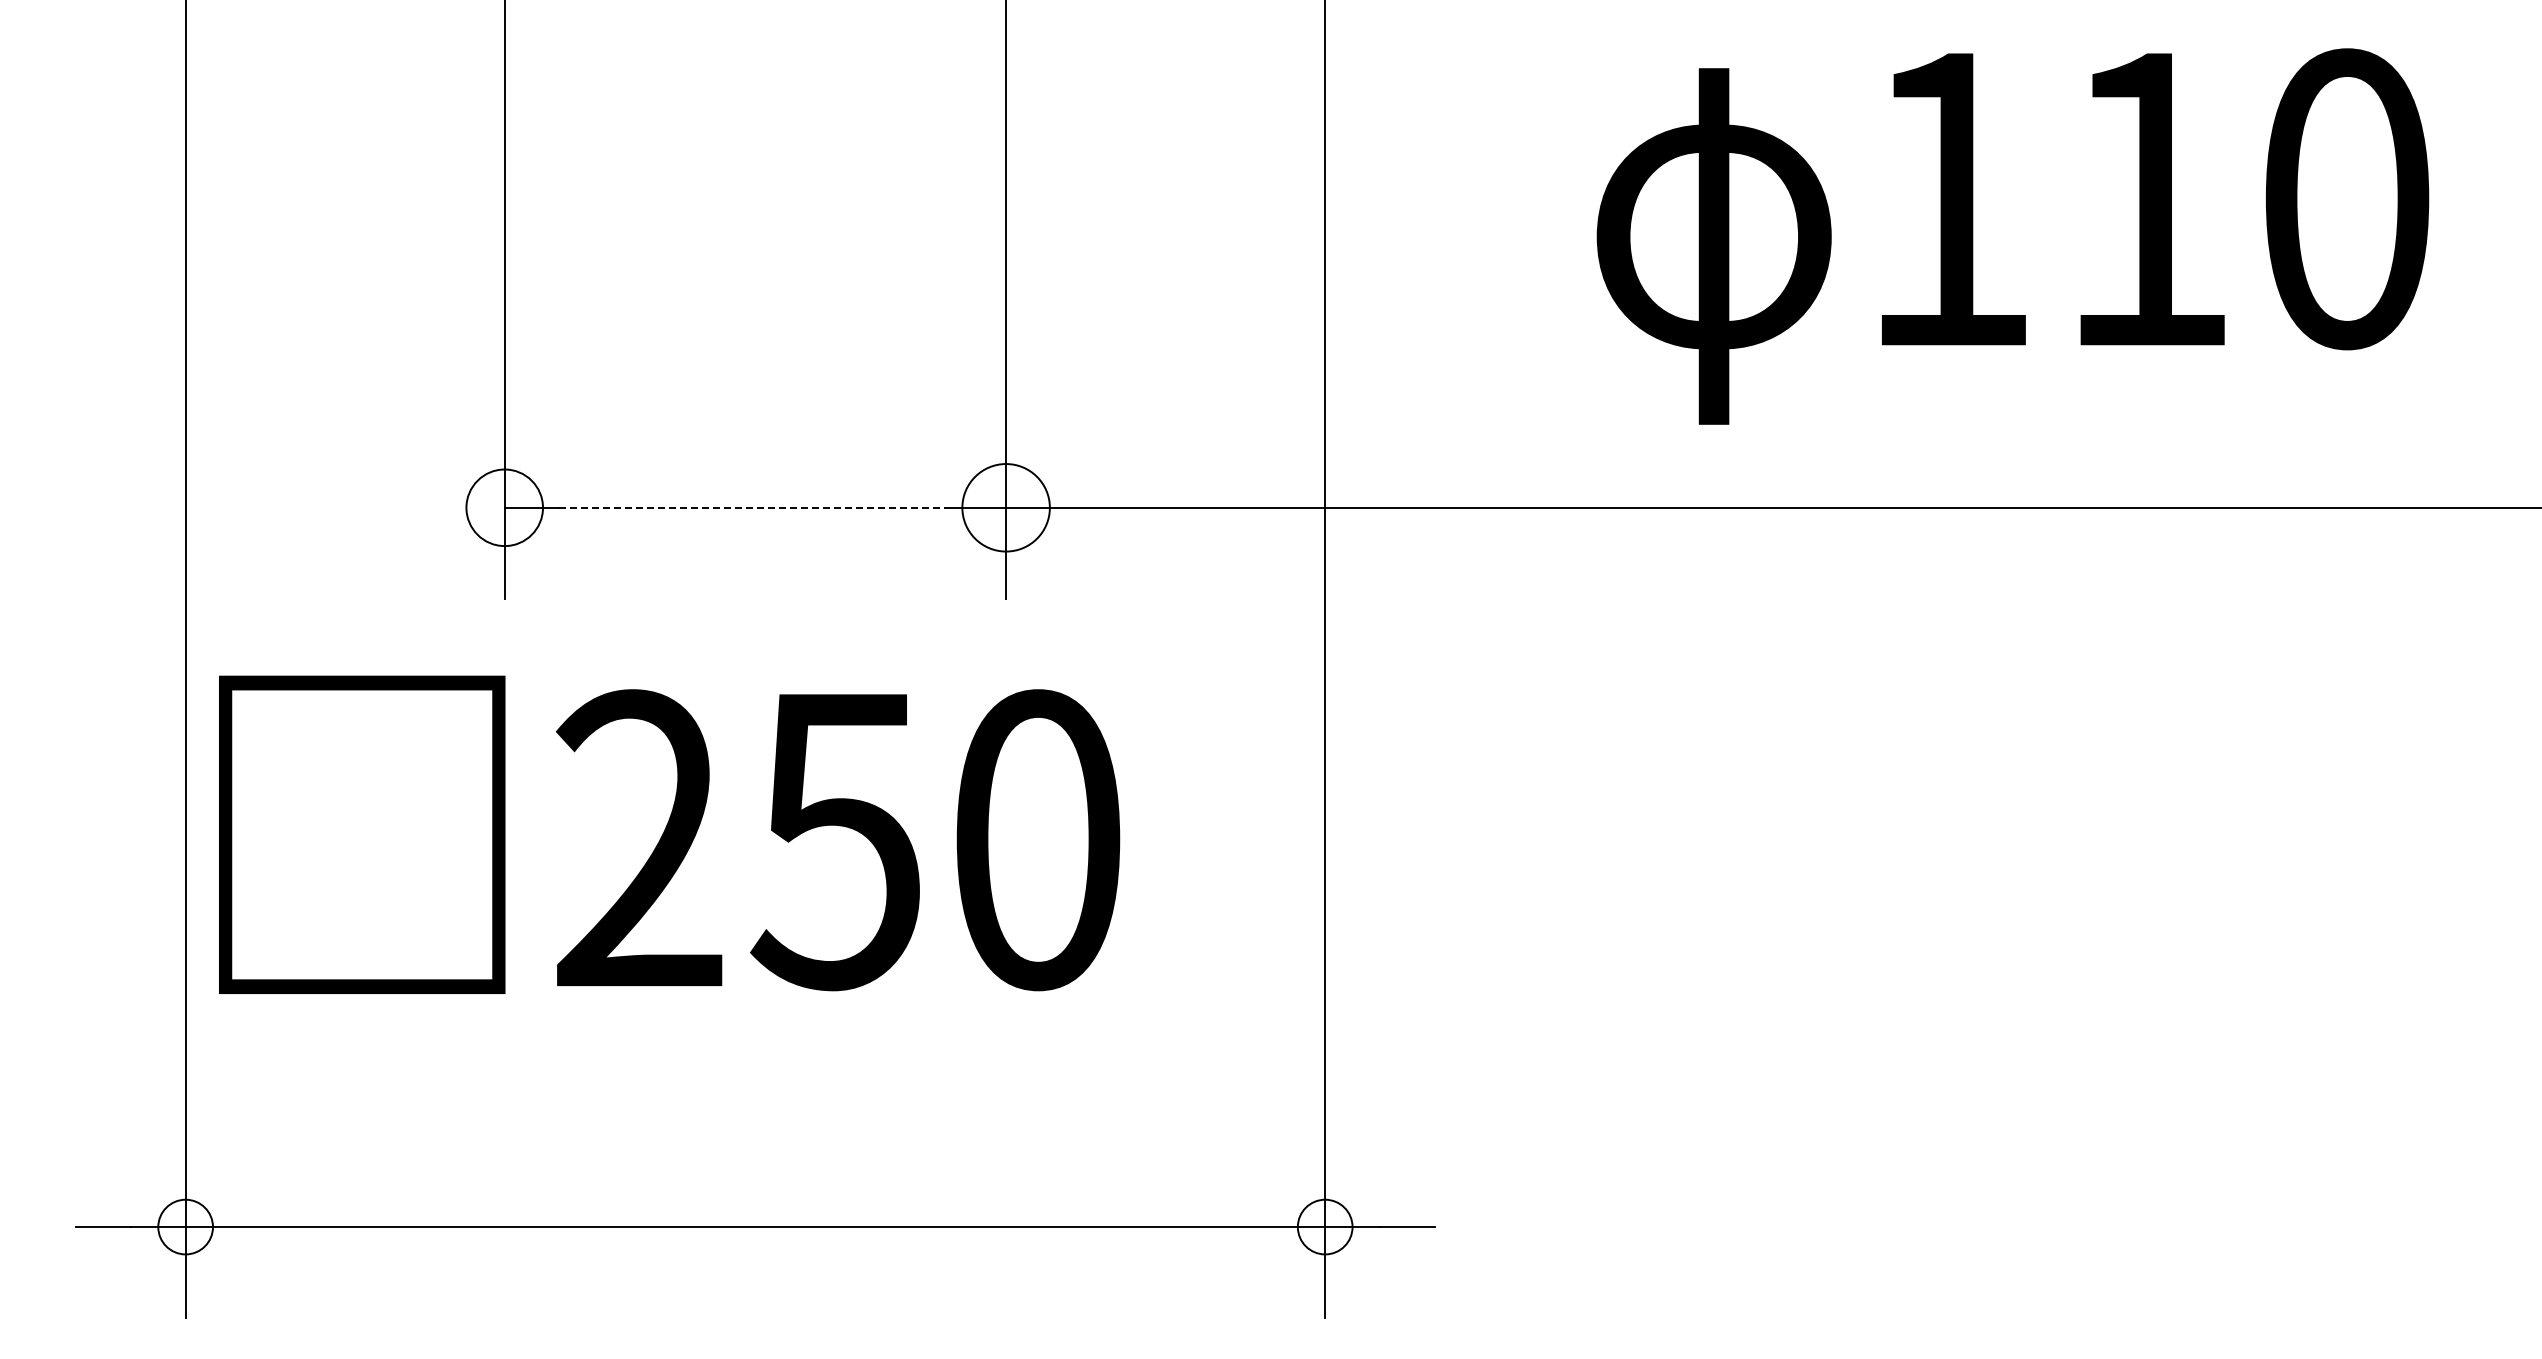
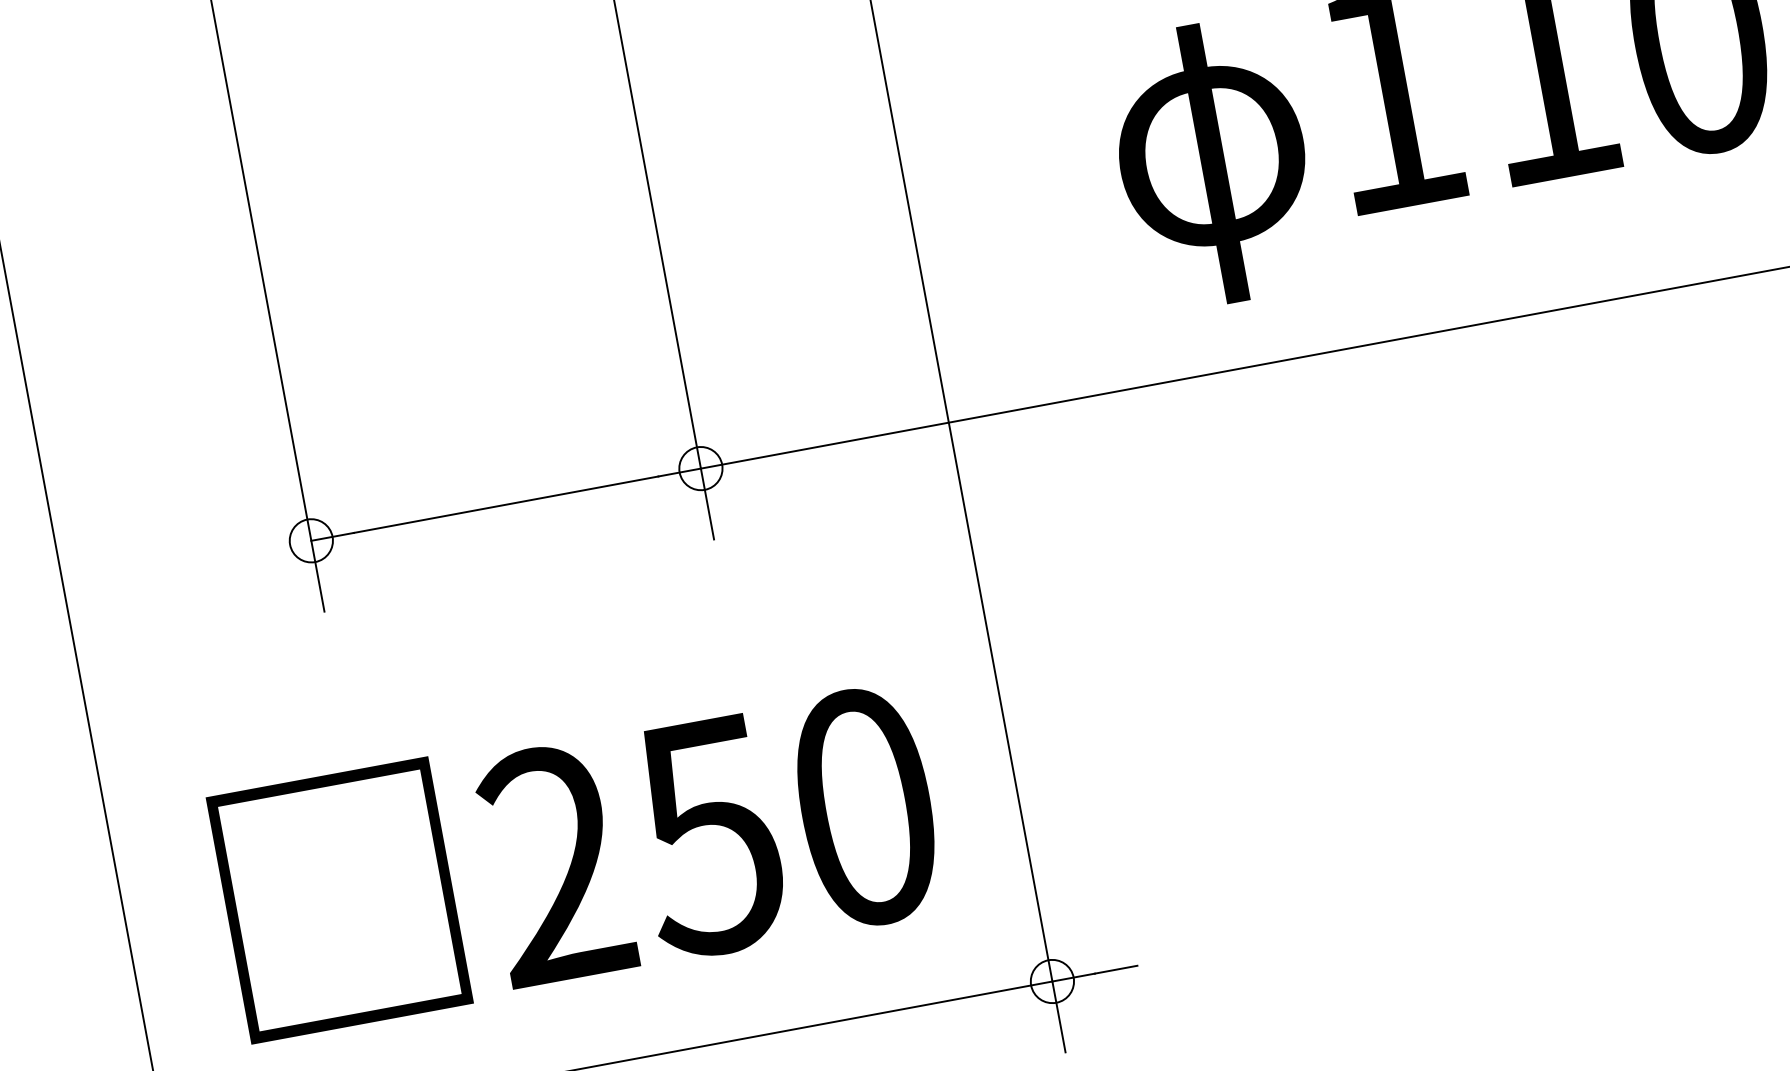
circle: (504, 507) -> (311, 540), size x0.71
line: (755, 507) -> (506, 504), dashed -> solid
circle: (1005, 507) -> (700, 468), size x0.62
text: (669, 834) -> (578, 855), moved

